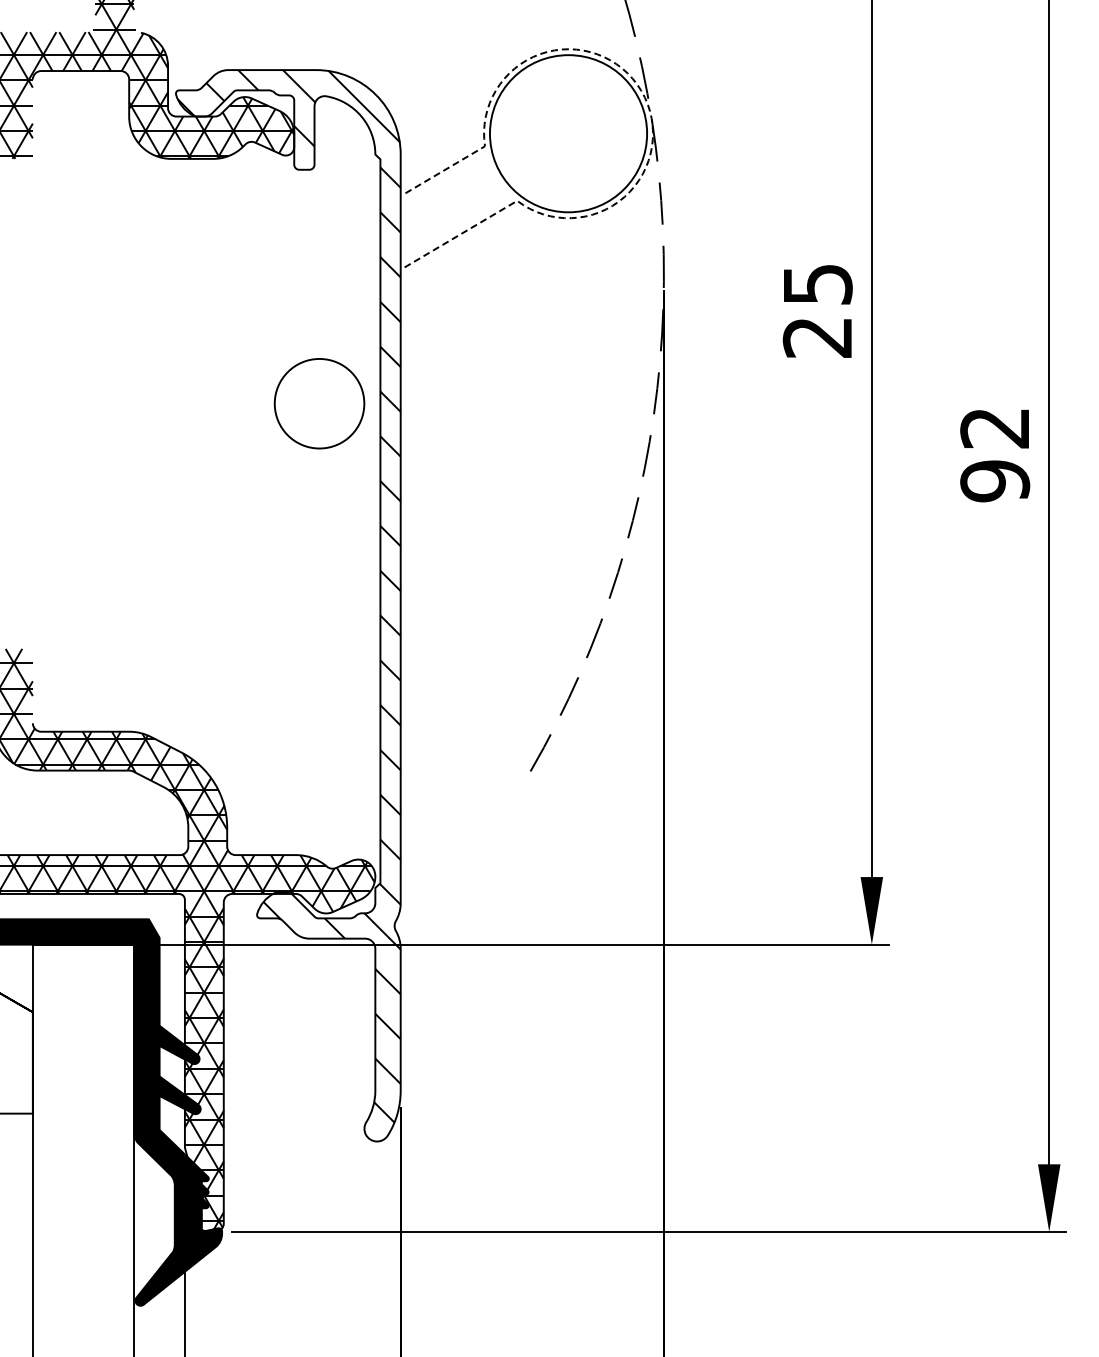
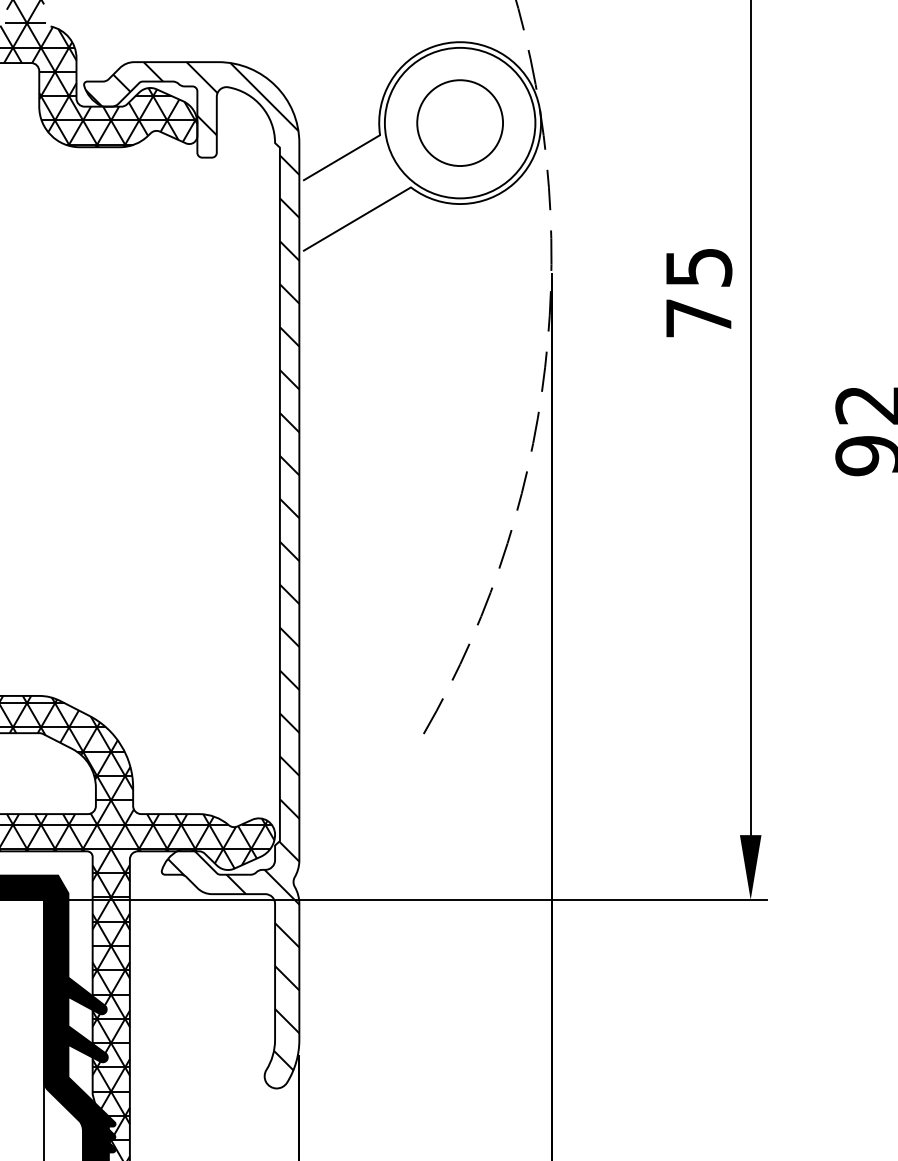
line: (647, 104) -> (535, 95), dashed -> solid
text: (816, 337) -> (697, 318), 25 -> 75
circle: (319, 403) -> (460, 122), moved

